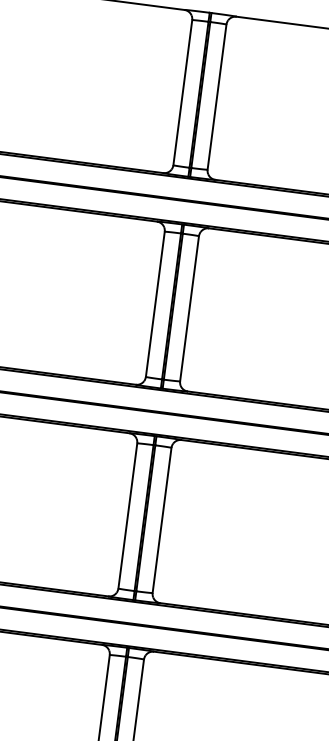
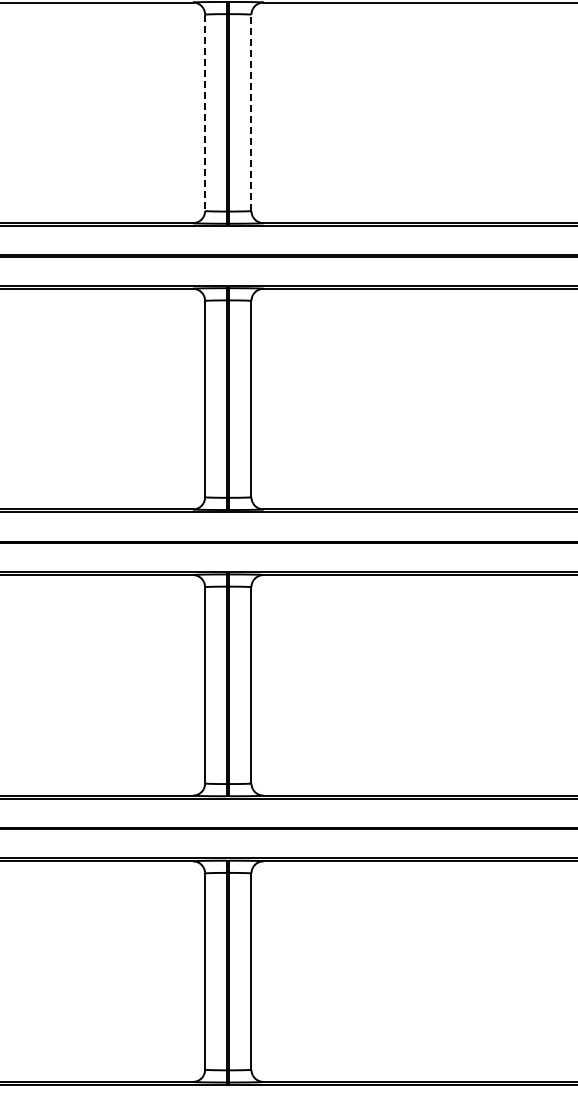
line: (183, 93) -> (205, 113), solid -> dashed
line: (217, 96) -> (251, 112), solid -> dashed

